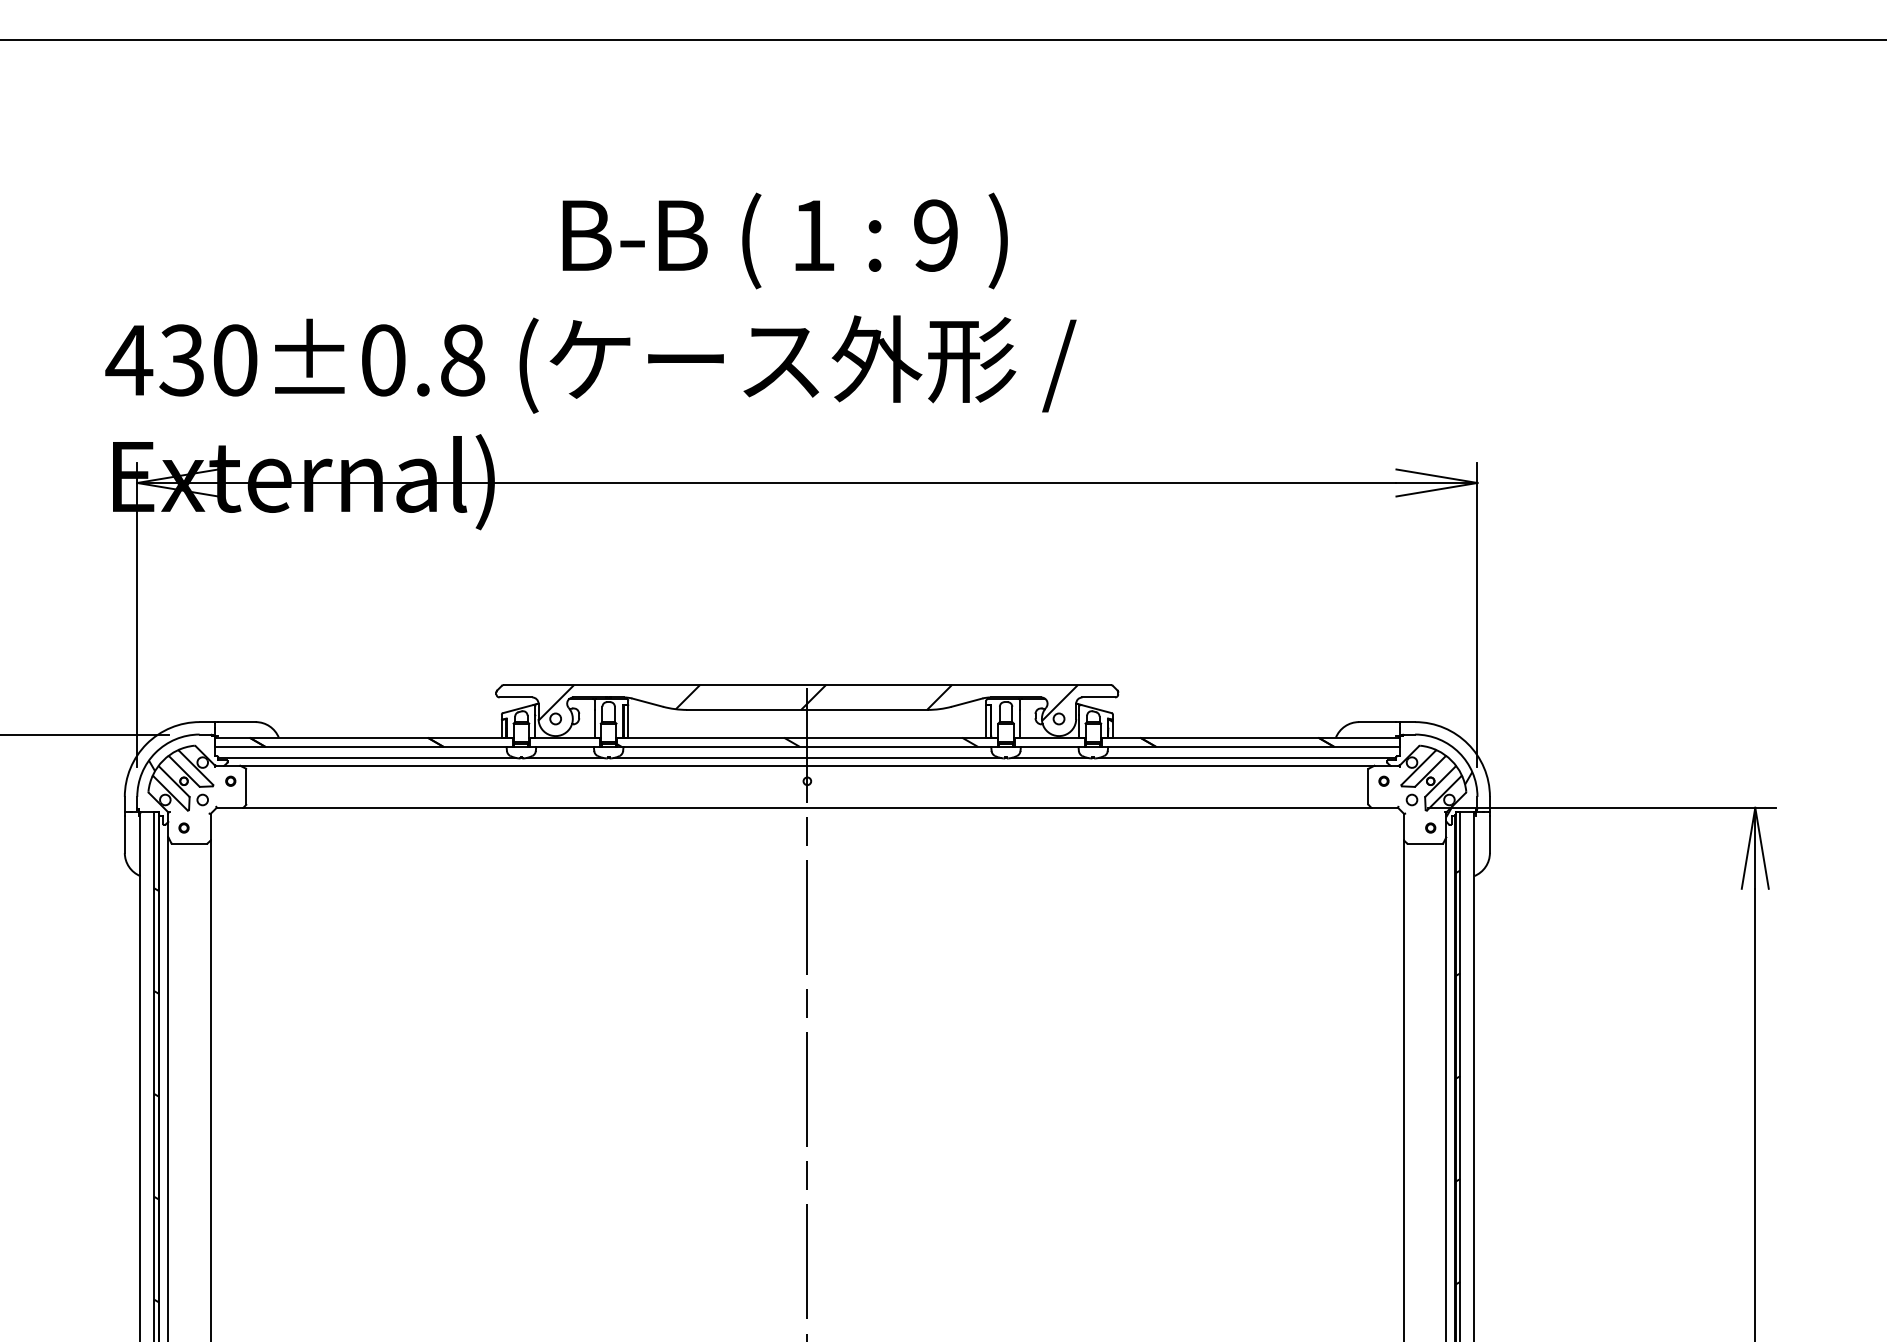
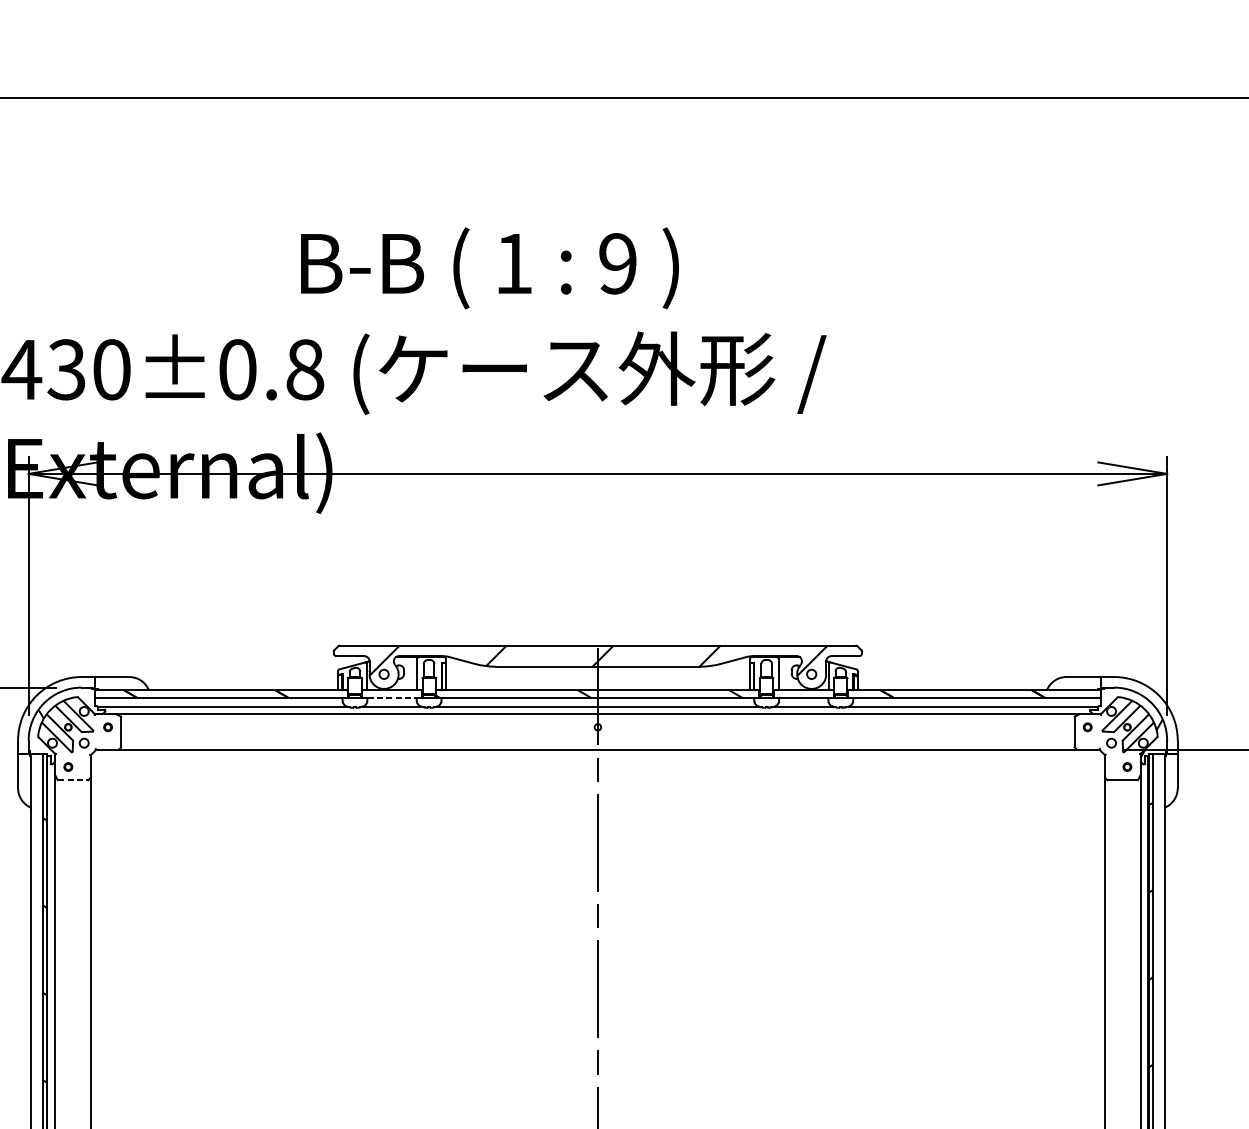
text: (784, 240) -> (489, 267), moved
line: (565, 747) -> (392, 698), solid -> dashed
line: (190, 843) -> (73, 780), solid -> dashed

